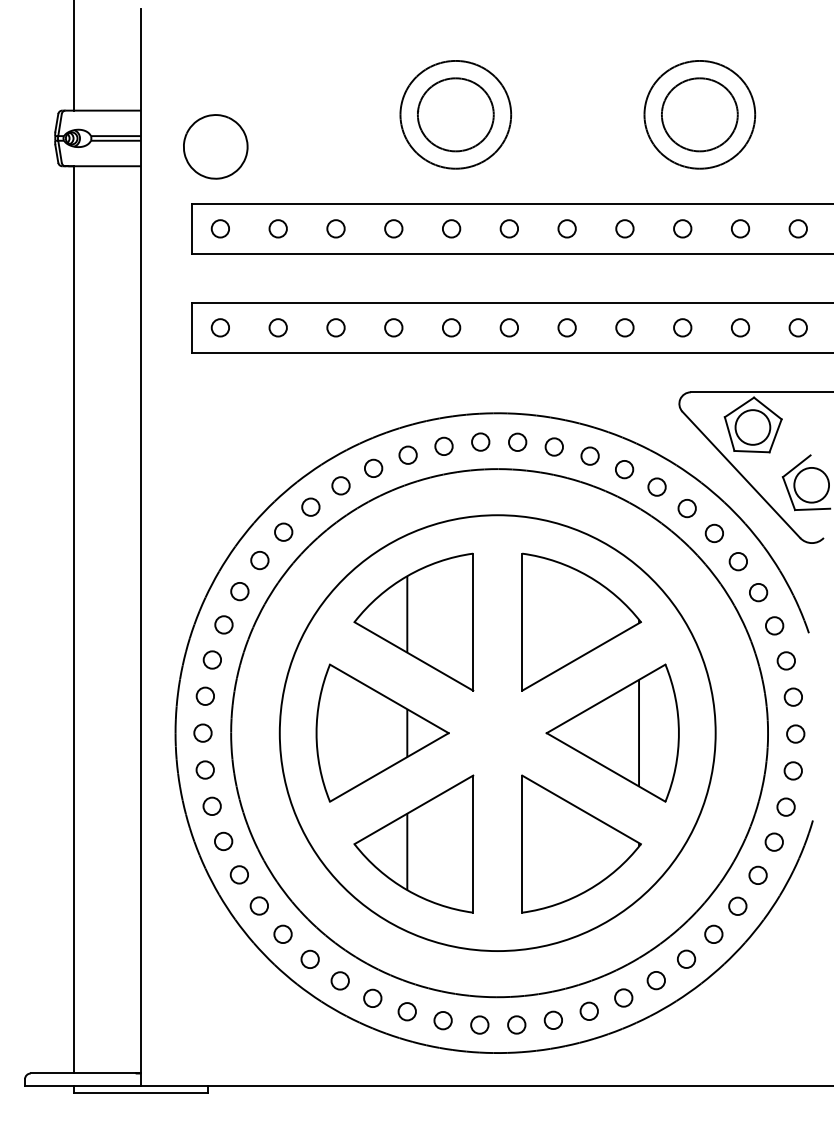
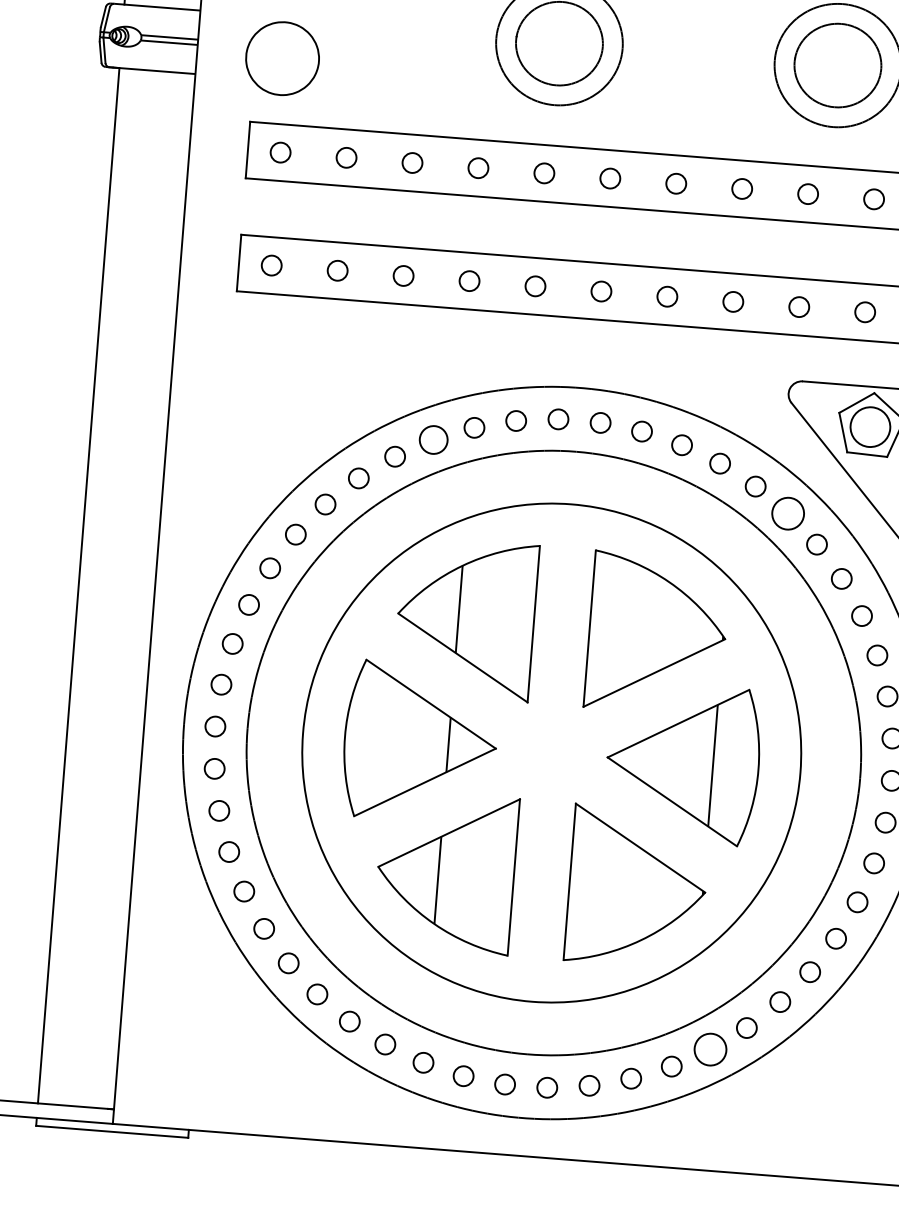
circle: (373, 467) -> (433, 438), size x1.4
circle: (686, 508) -> (787, 513), size x1.6
circle: (656, 980) -> (710, 1049), size x1.6

